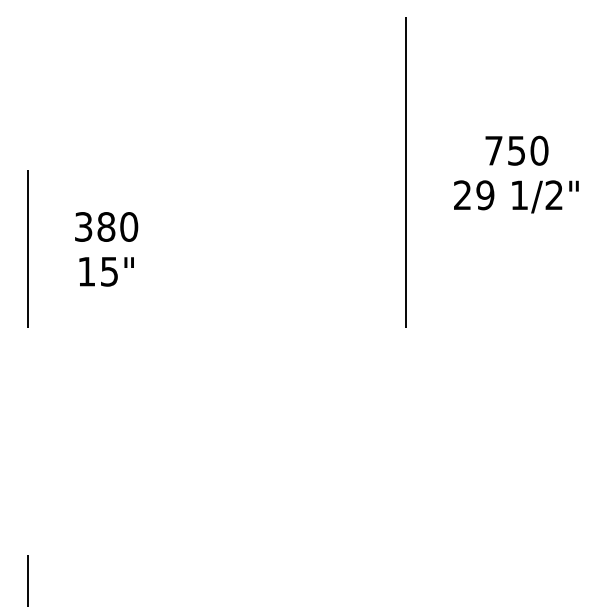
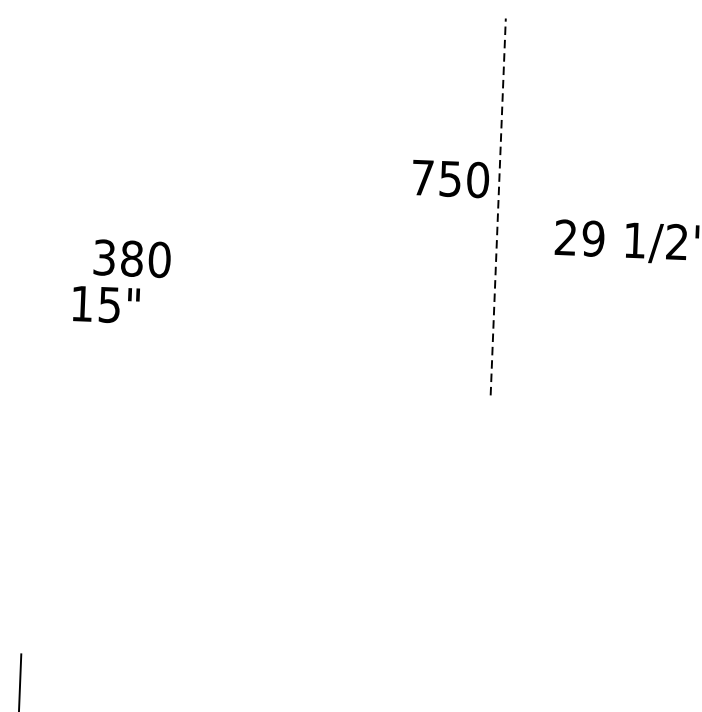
text: (516, 150) -> (450, 178), moved
line: (405, 171) -> (497, 205), solid -> dashed
line: (27, 248) -> (35, 281), removed
text: (106, 271) -> (106, 304), moved

